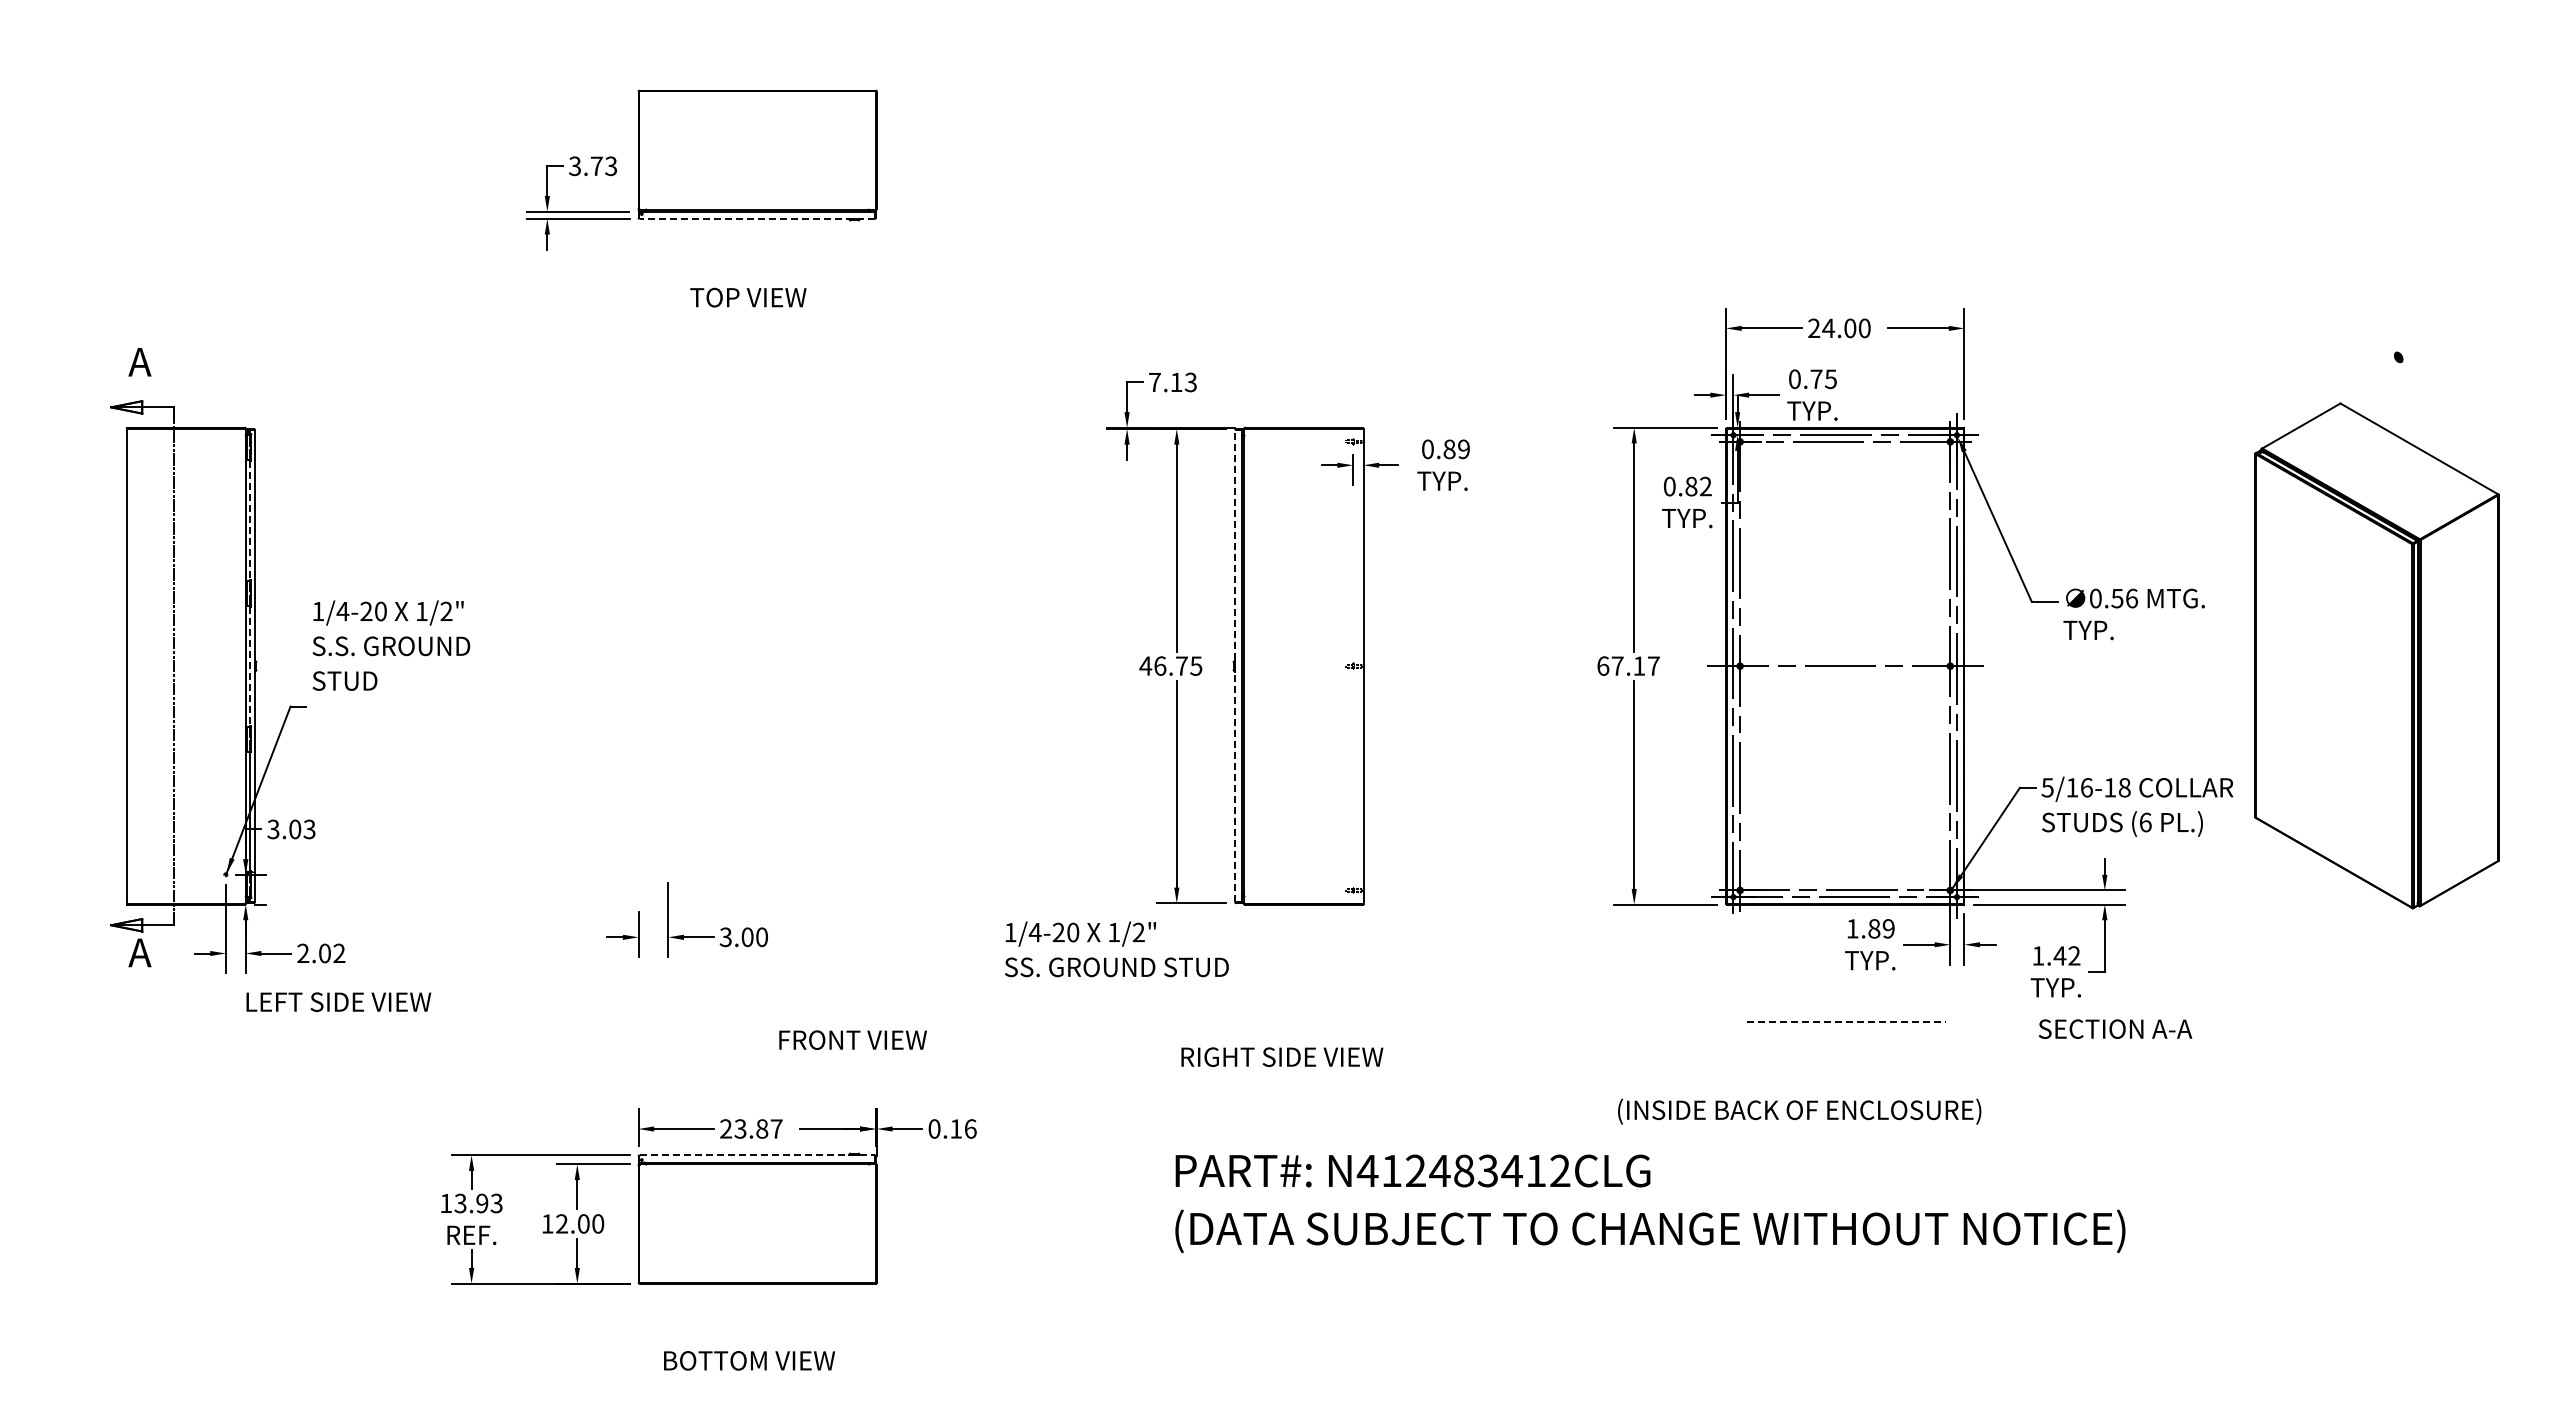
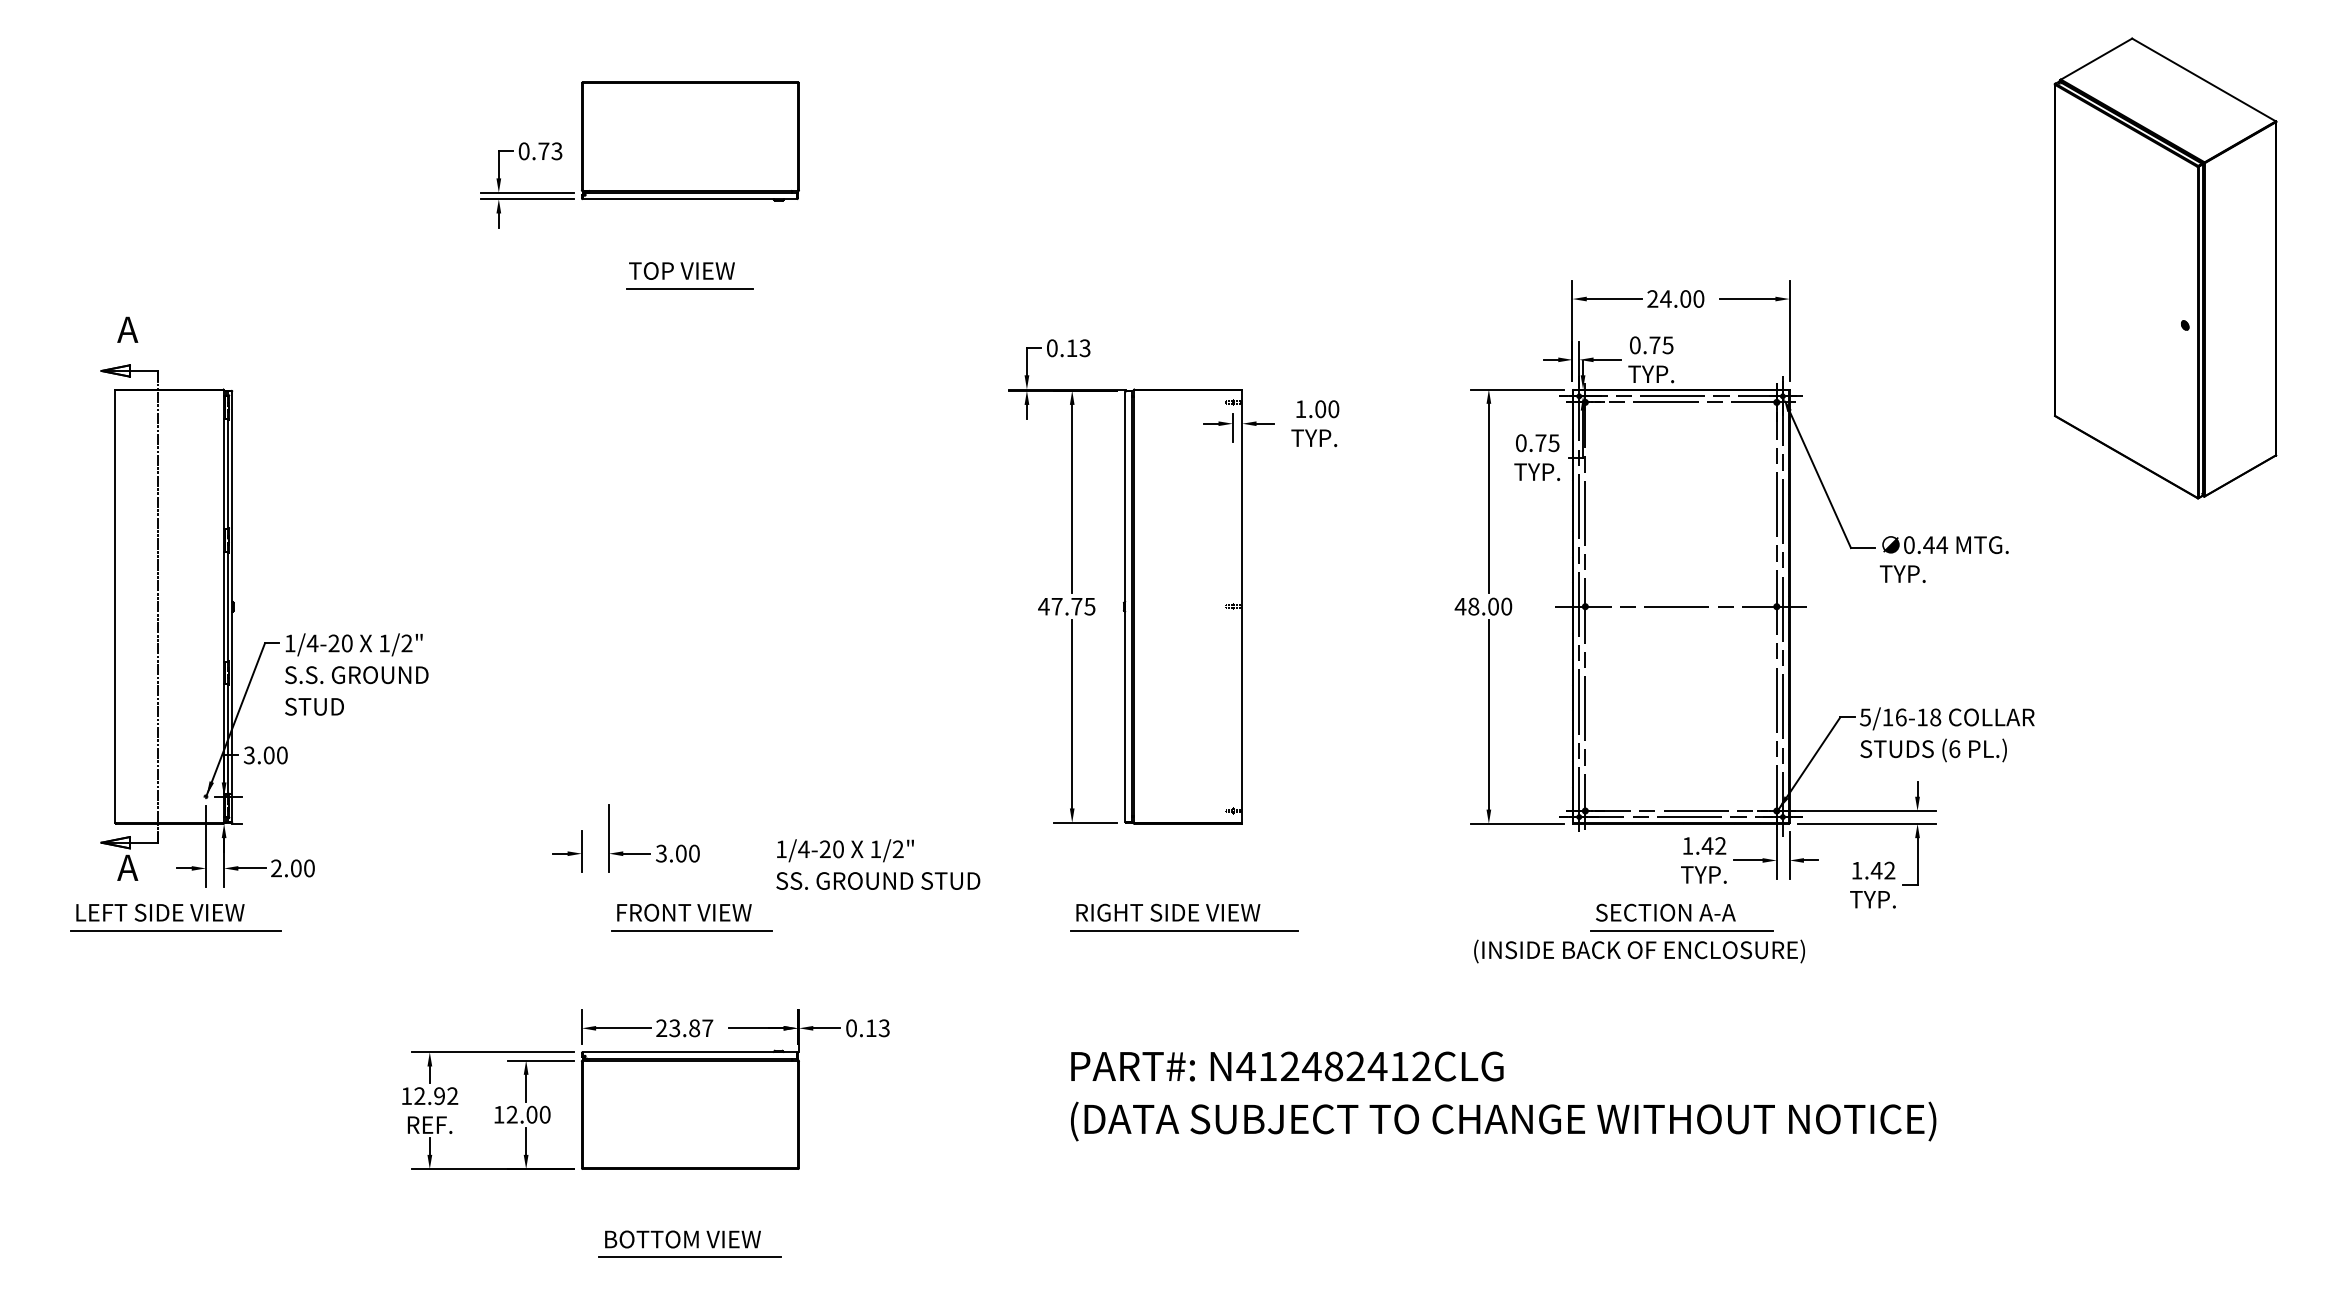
text: (575, 165) -> (524, 150), 3.73 -> 0.73
line: (757, 218) -> (690, 198), dashed -> solid
line: (757, 317) -> (690, 289), added
text: (1154, 382) -> (1051, 348), 7.13 -> 0.13
text: (1445, 449) -> (1316, 409), 0.89 -> 1.00
text: (1698, 486) -> (1547, 443), 0.82 -> 0.75
line: (250, 521) -> (228, 474), dashed -> solid
text: (2124, 598) -> (1935, 545), 0.56 -> 0.44
text: (391, 645) -> (356, 674), moved
part: (2376, 655) -> (2165, 268), moved
text: (1160, 665) -> (1057, 606), 46.75 -> 47.75
line: (1235, 665) -> (1125, 606), dashed -> solid
text: (1627, 665) -> (1482, 606), 67.17 -> 48.00
line: (250, 666) -> (228, 607), dashed -> solid
text: (309, 829) -> (282, 755), 3.03 -> 3.00
text: (1880, 928) -> (1713, 845), 1.89 -> 1.42
text: (1116, 949) -> (877, 864), moved
text: (339, 953) -> (309, 868), 2.02 -> 2.00
text: (338, 1001) -> (160, 912), moved
line: (192, 1021) -> (175, 930), added
line: (758, 1021) -> (691, 930), added
line: (1299, 1021) -> (1183, 930), added
line: (1846, 1021) -> (1682, 930), dashed -> solid
text: (2115, 1028) -> (1665, 912), moved
text: (852, 1039) -> (683, 912), moved
text: (1282, 1056) -> (1168, 912), moved
text: (1799, 1111) -> (1639, 951), moved
text: (970, 1128) -> (884, 1027), 0.16 -> 0.13
line: (757, 1155) -> (690, 1052), dashed -> solid
text: (1487, 1171) -> (1355, 1067), N412483412CLG -> N412482412CLG
text: (478, 1203) -> (436, 1096), 13.93 -> 12.92
line: (757, 1380) -> (690, 1257), added

